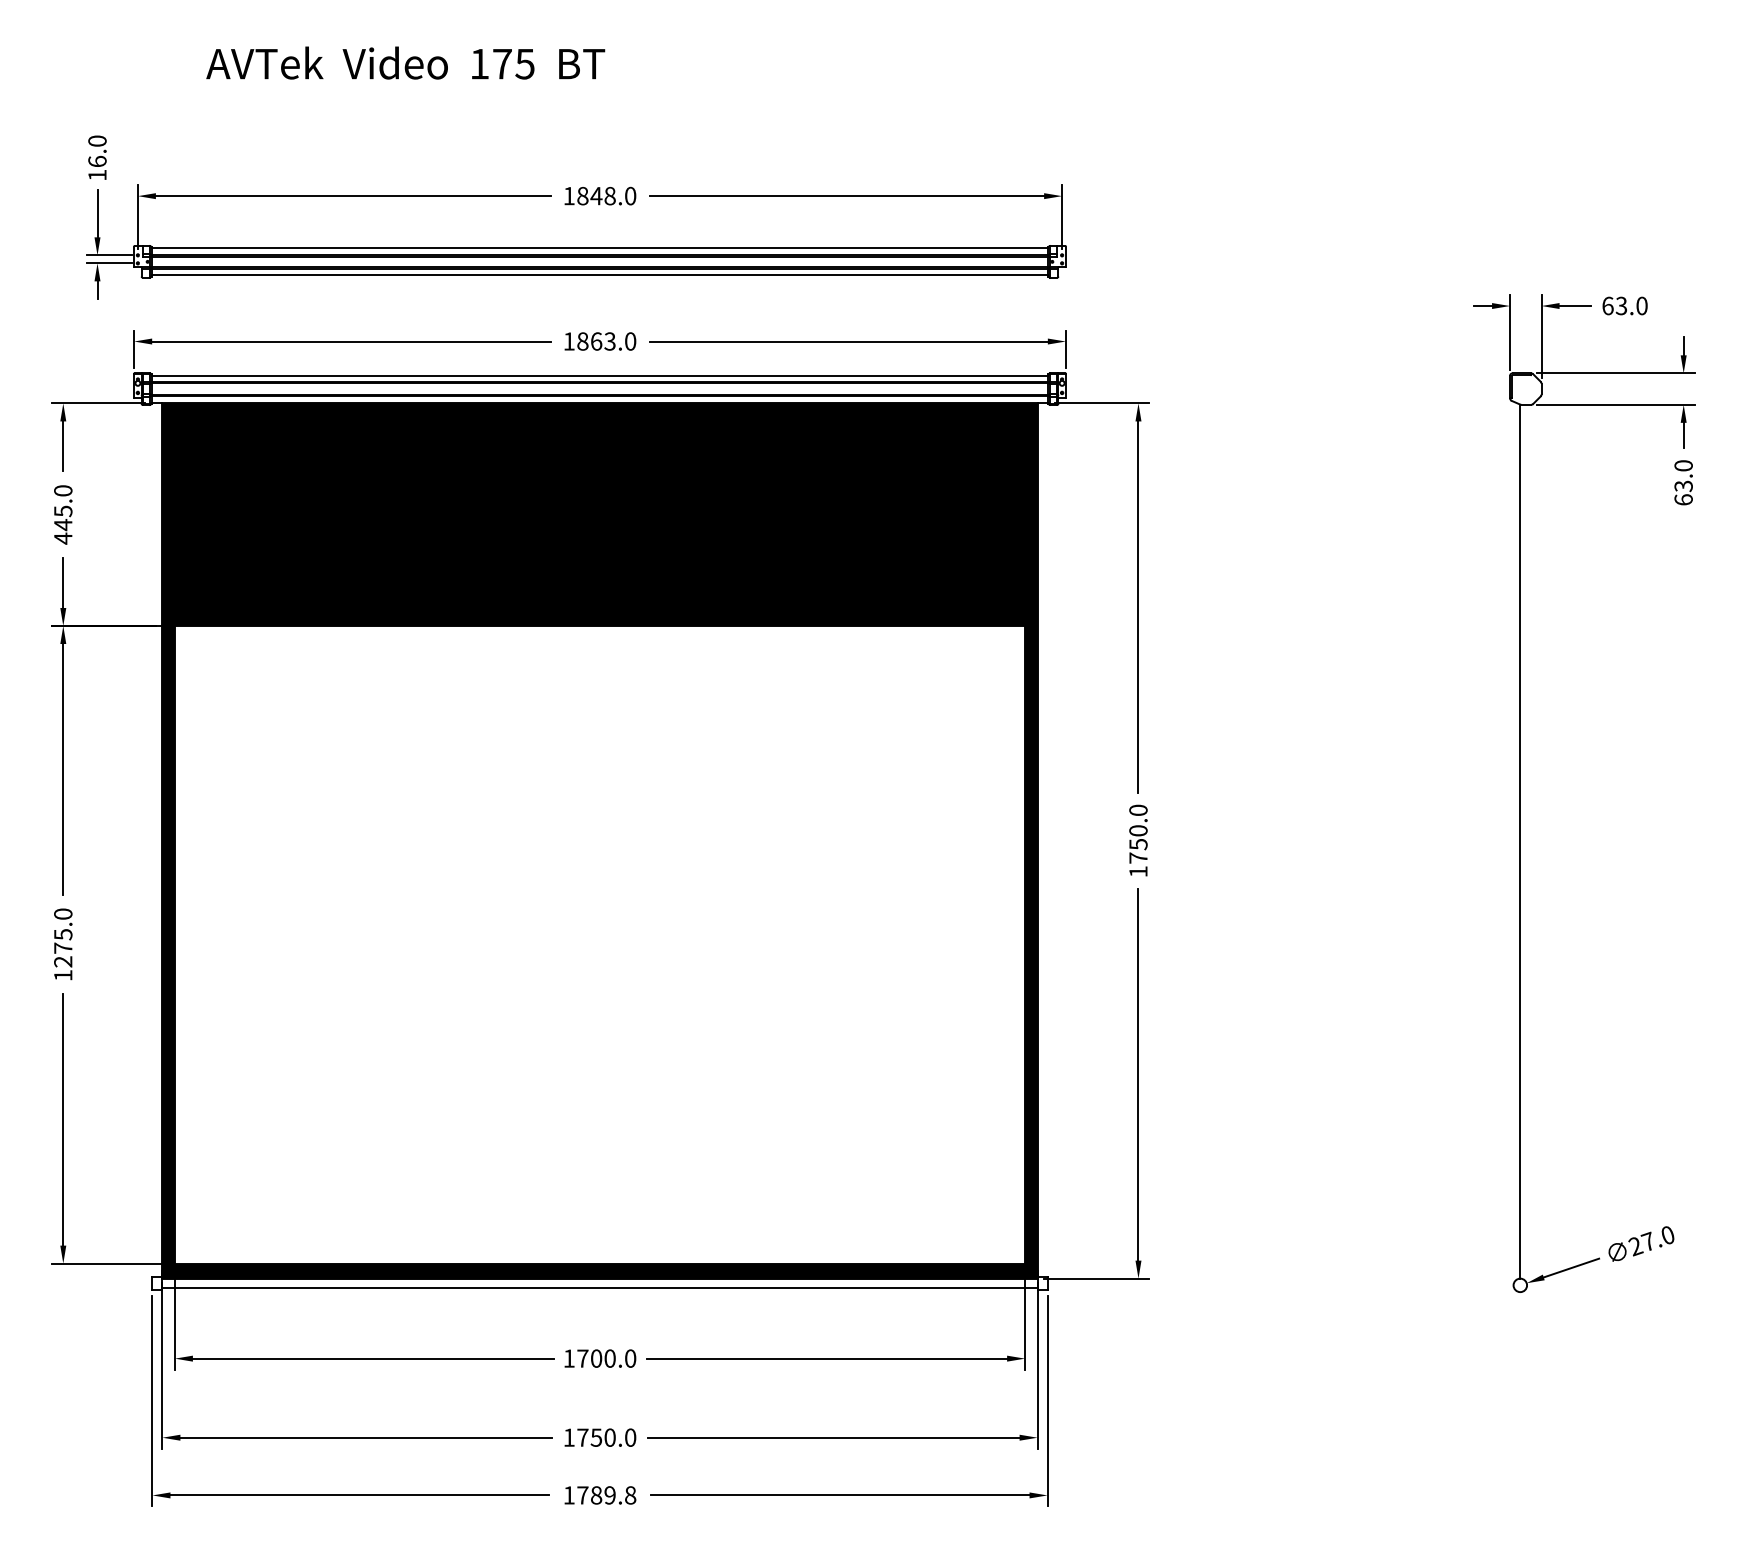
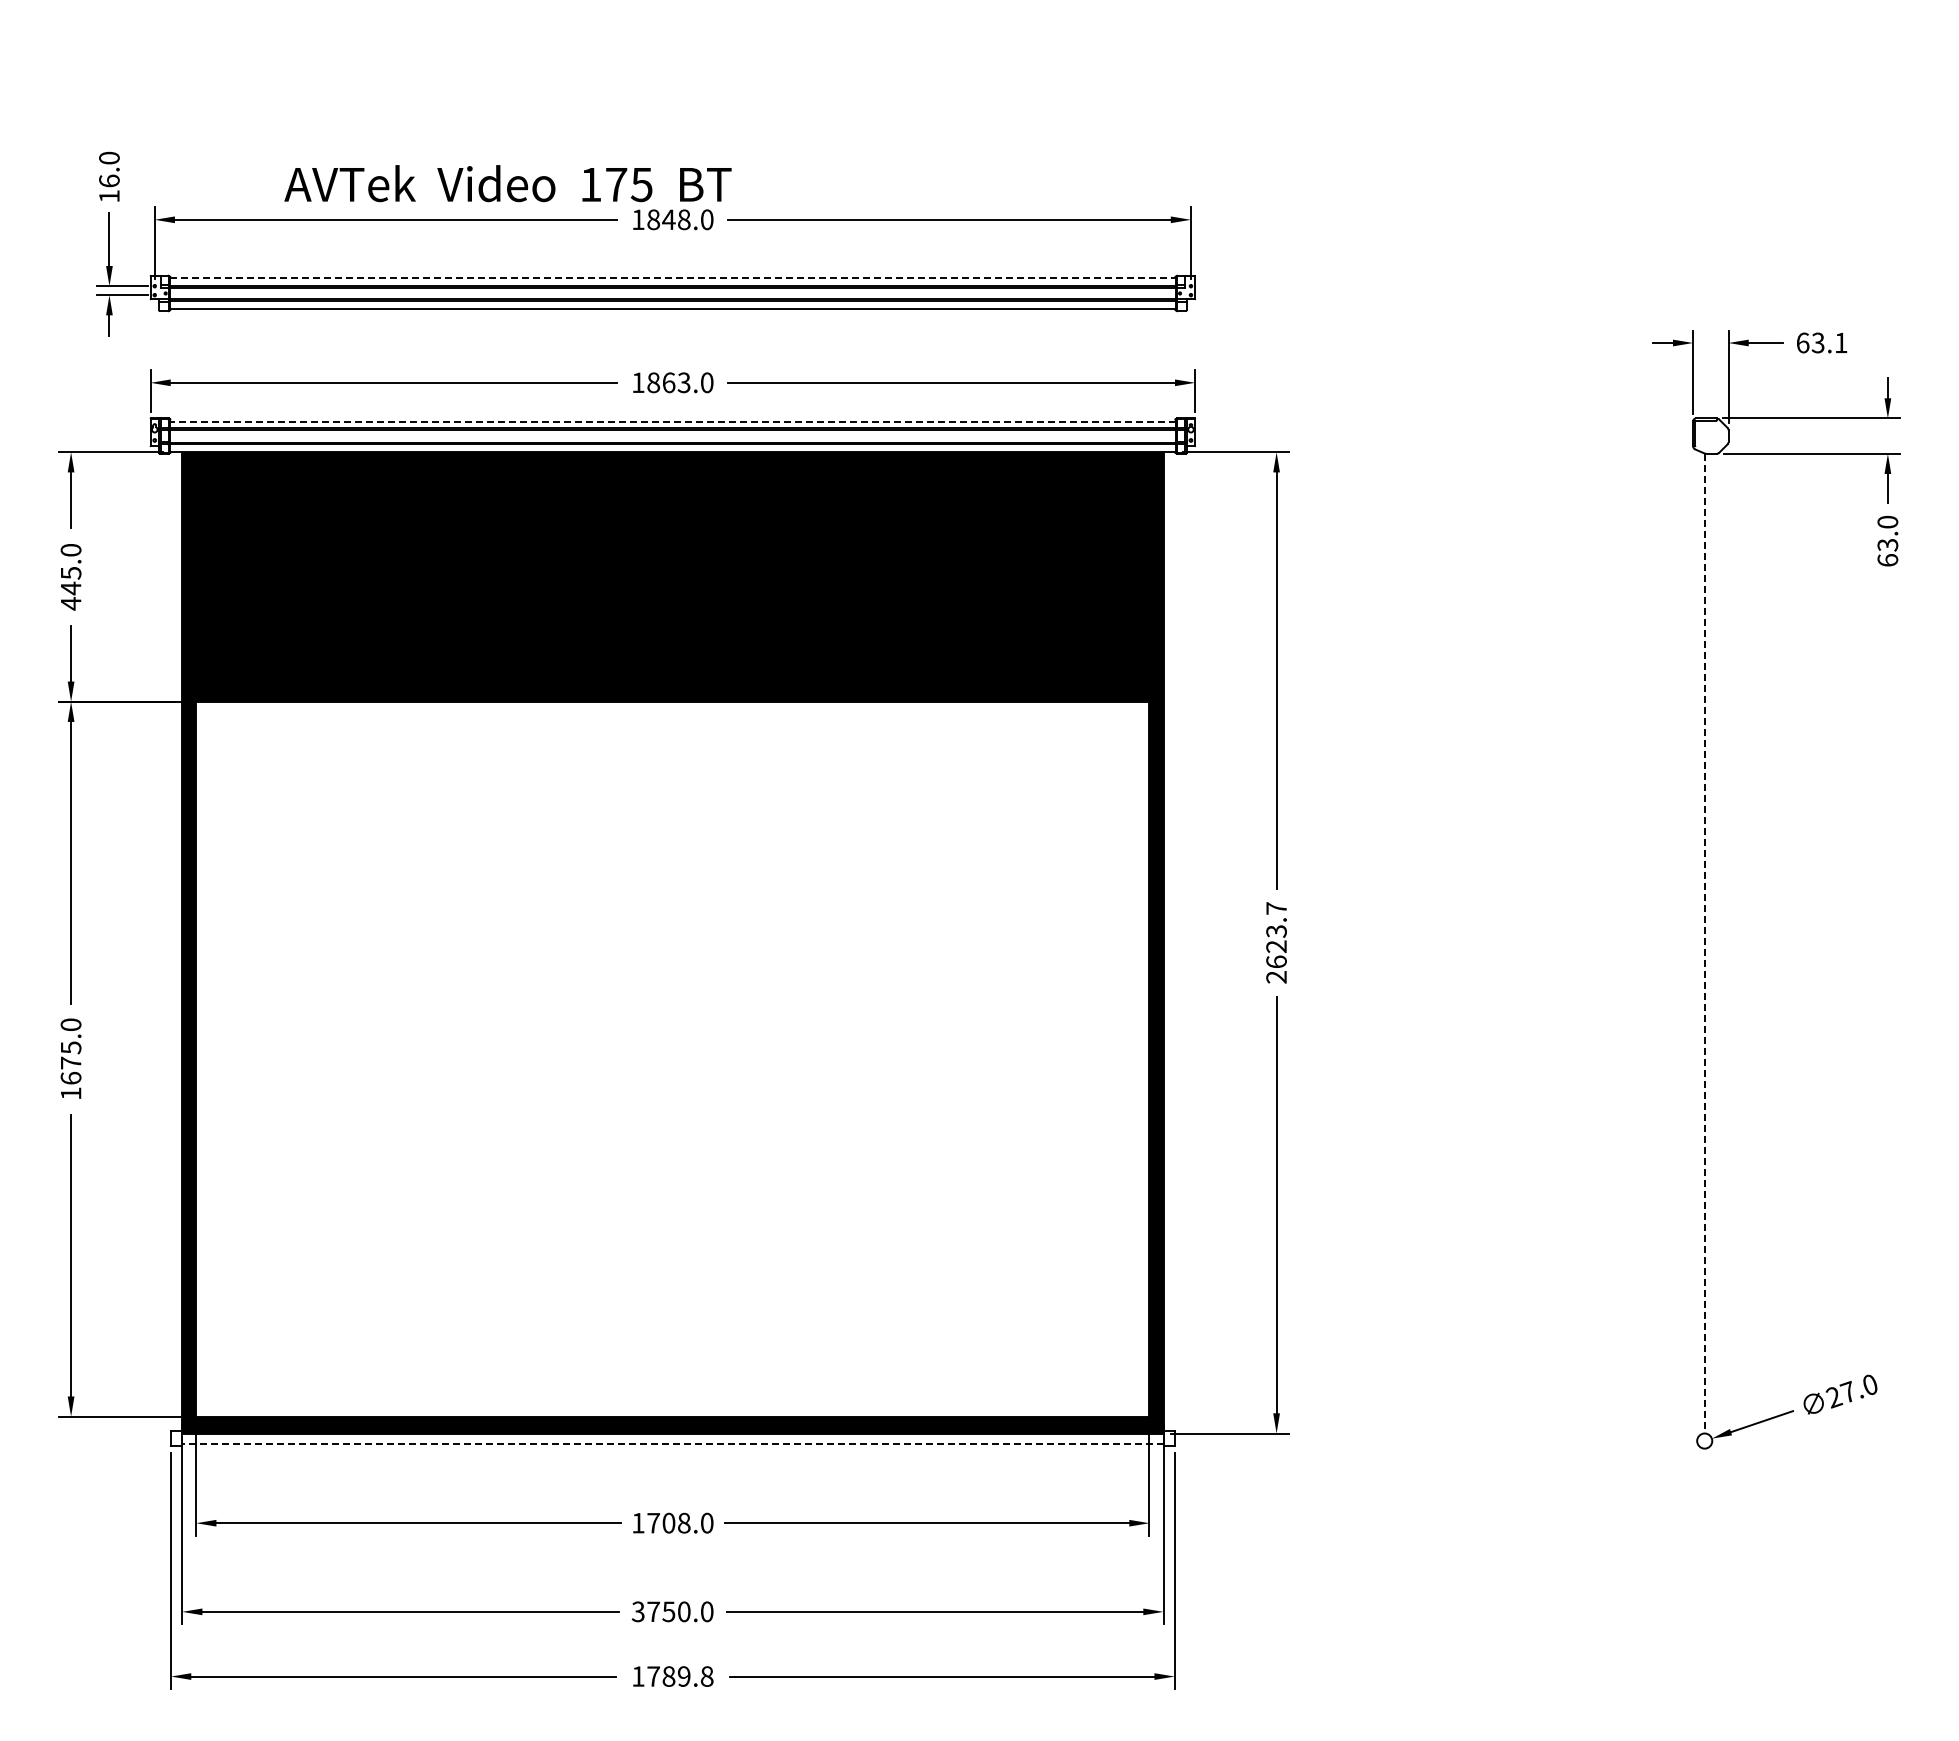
text: (405, 62) -> (507, 183), moved
line: (599, 248) -> (672, 278), solid -> dashed
text: (1642, 305) -> (1841, 342), 63.0 -> 63.1
line: (599, 376) -> (672, 421), solid -> dashed
text: (1138, 840) -> (1276, 942), 1750.0 -> 2623.7
line: (1520, 841) -> (1704, 943), solid -> dashed
text: (62, 961) -> (70, 1077), 1275.0 -> 1675.0
line: (599, 1288) -> (672, 1444), solid -> dashed
text: (610, 1358) -> (684, 1523), 1700.0 -> 1708.0
text: (568, 1437) -> (637, 1611), 1750.0 -> 3750.0

